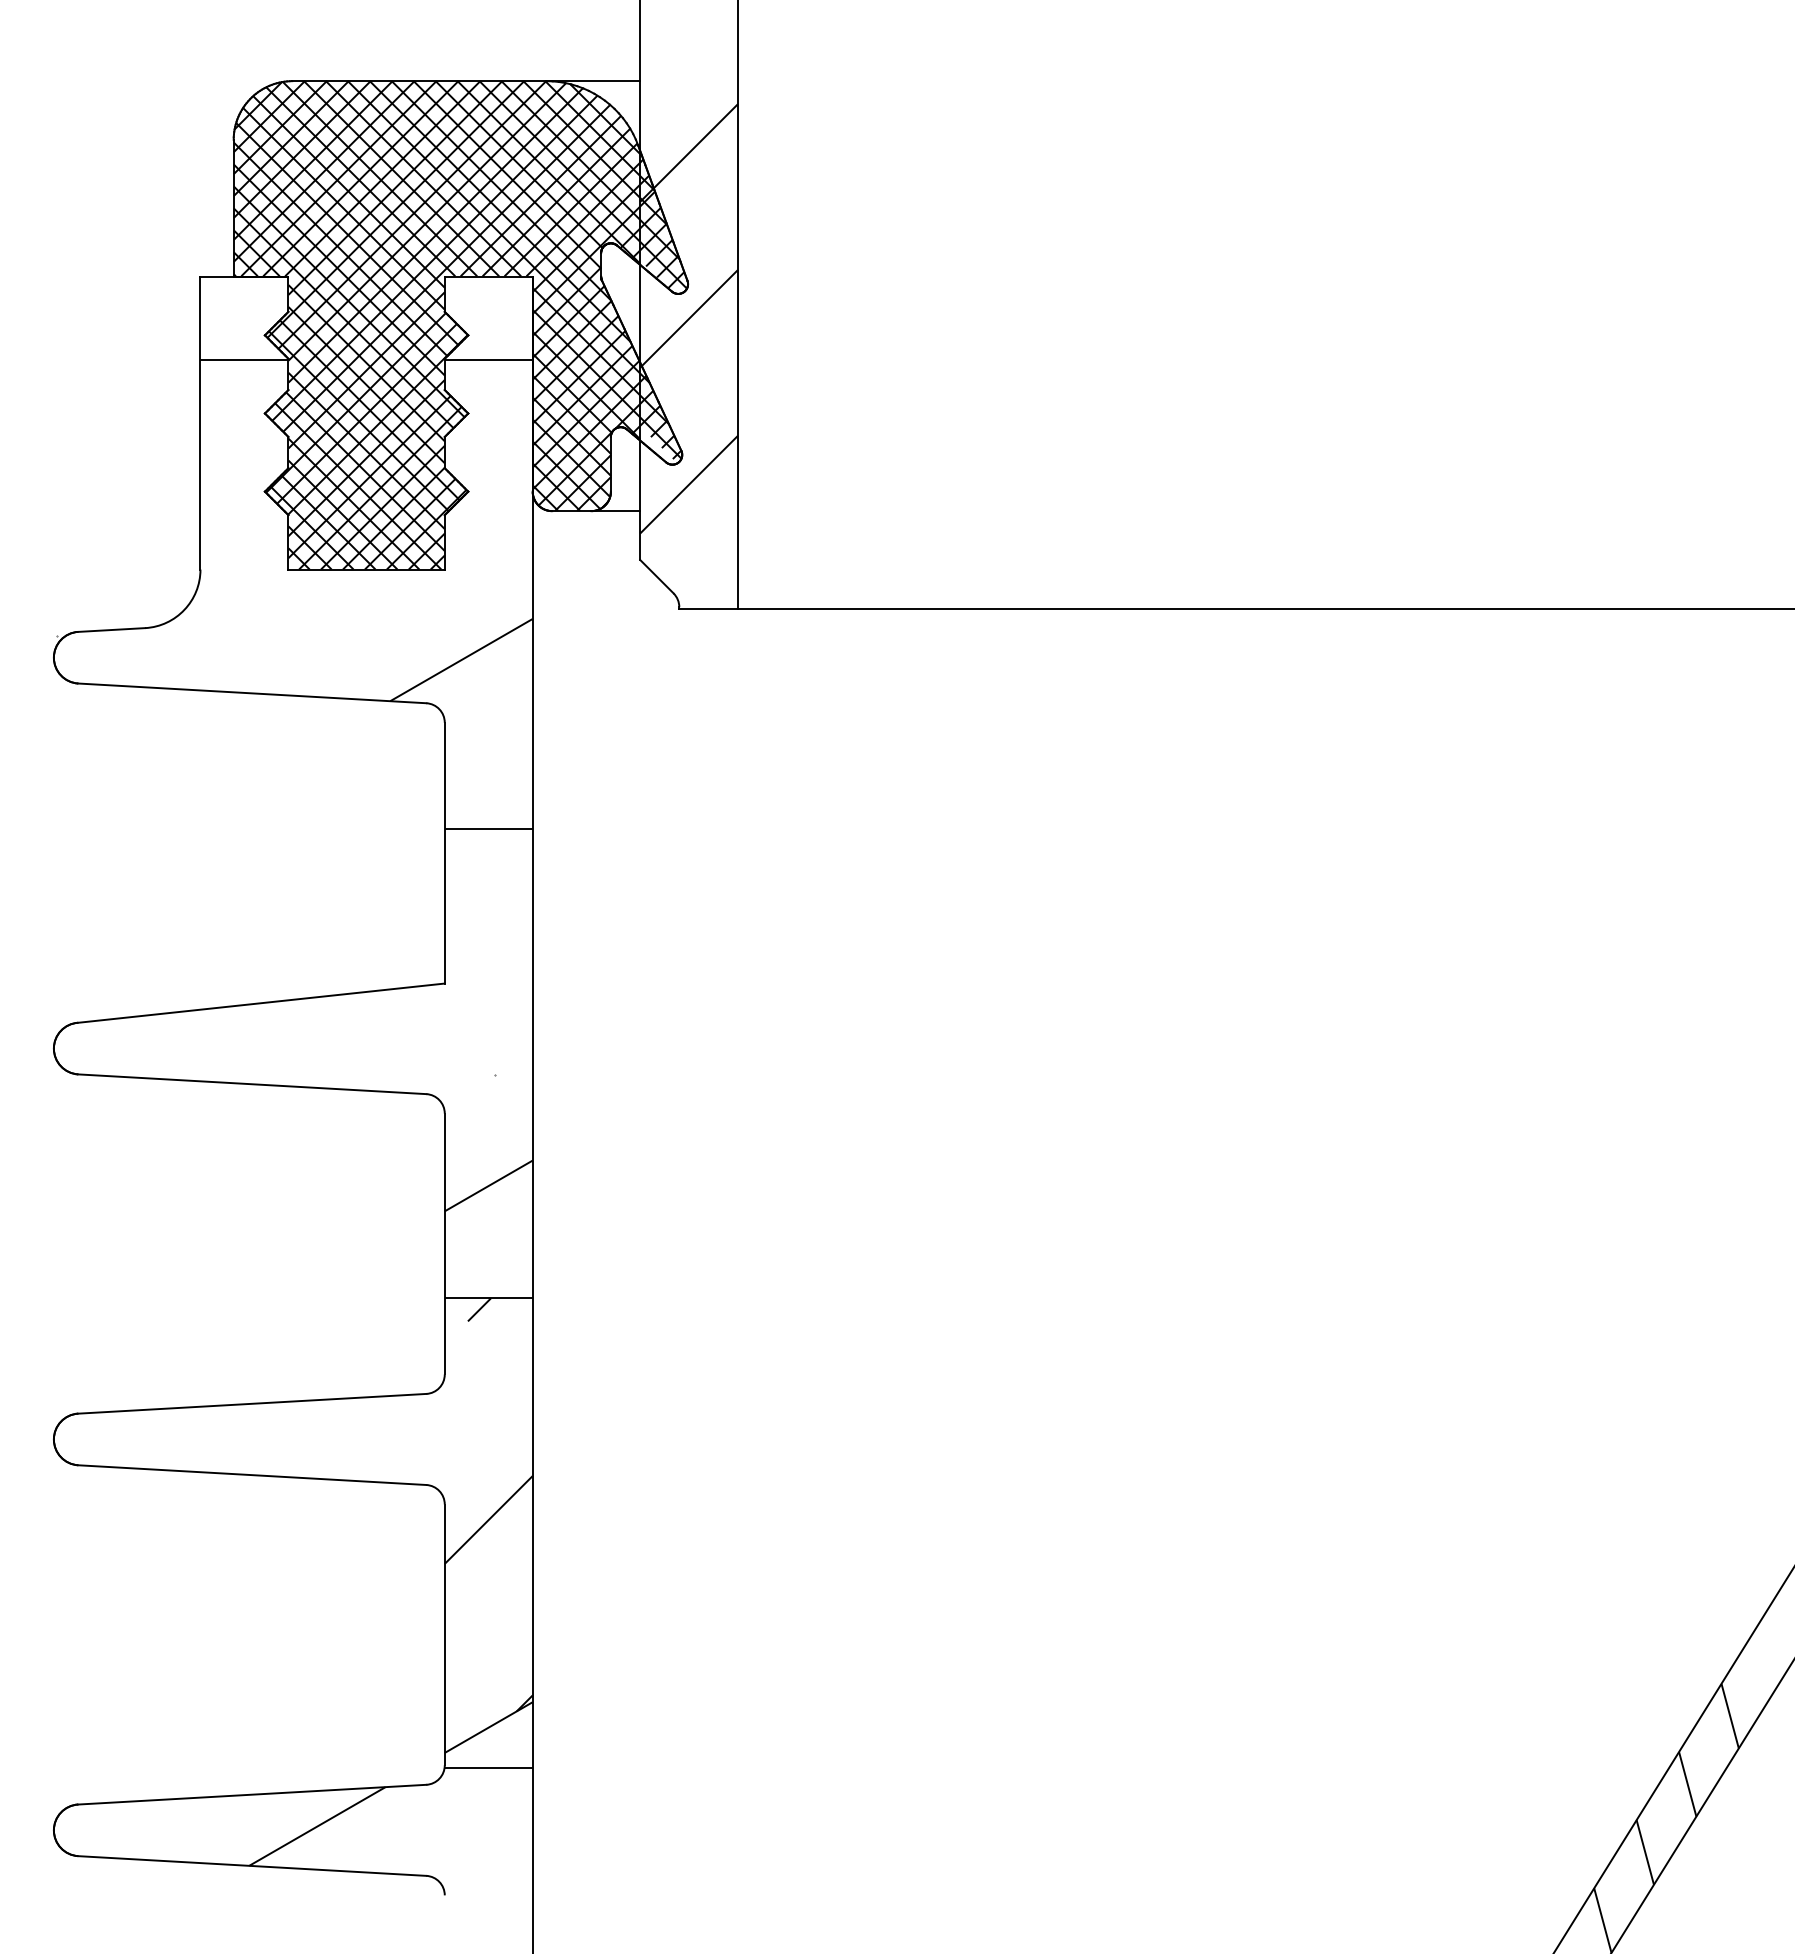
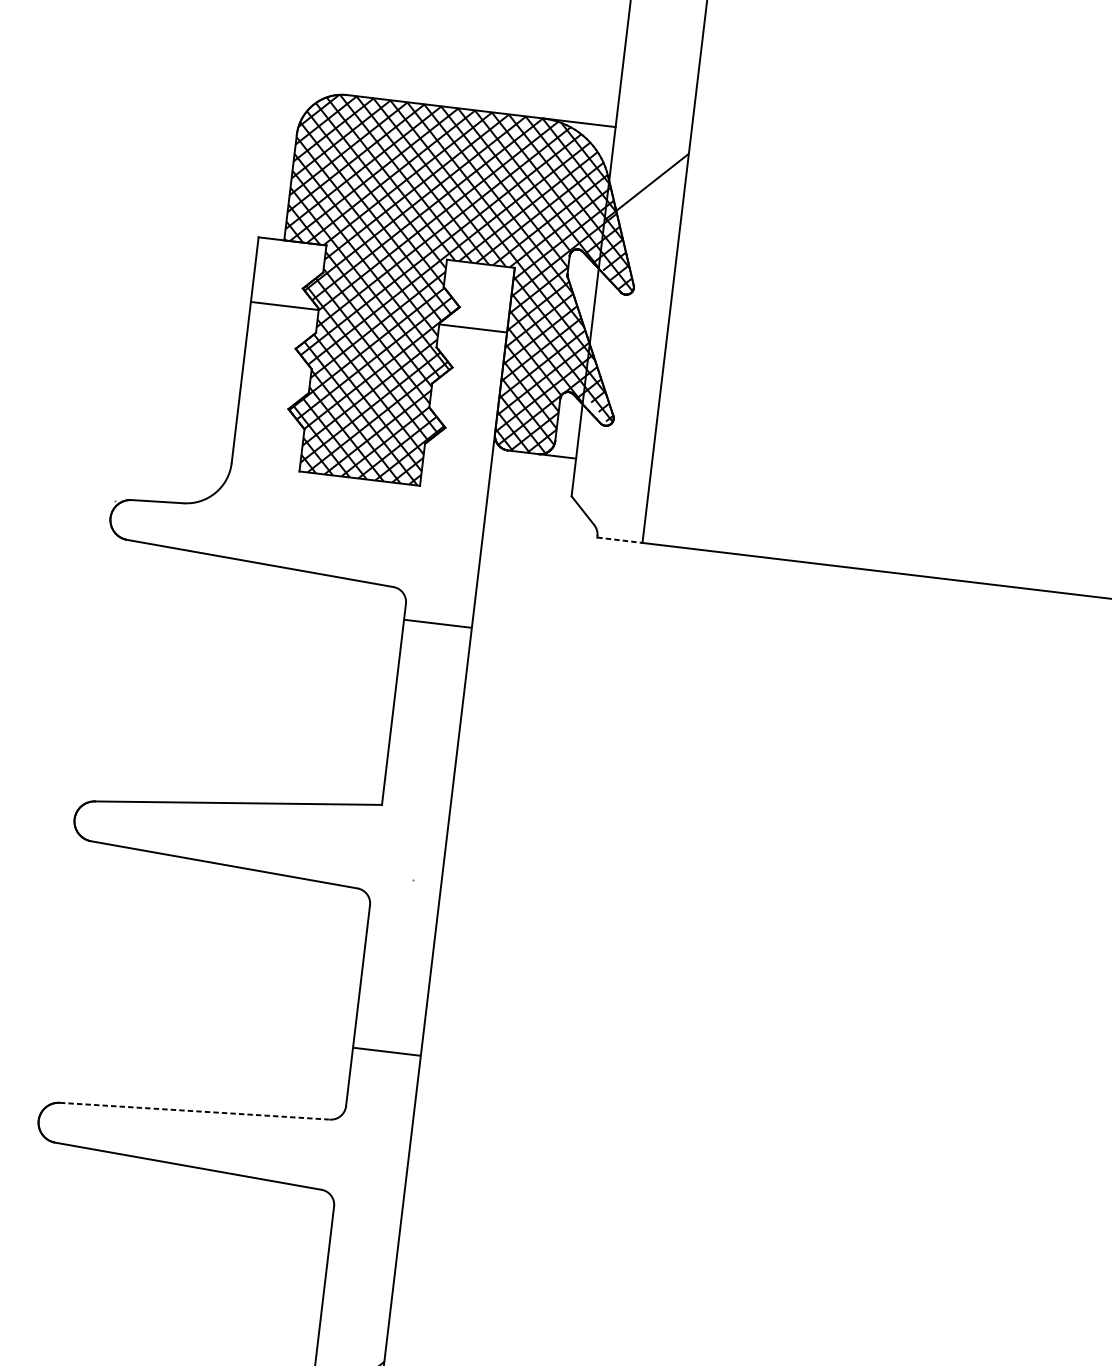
line: (688, 318) -> (631, 314), removed
line: (688, 484) -> (615, 442), removed
line: (709, 608) -> (620, 540), solid -> dashed
line: (461, 659) -> (424, 556), removed
line: (488, 829) -> (437, 623), moved
line: (488, 1185) -> (397, 964), removed
line: (478, 1309) -> (378, 1059), removed
line: (252, 1403) -> (195, 1111), solid -> dashed
line: (488, 1519) -> (366, 1222), removed

